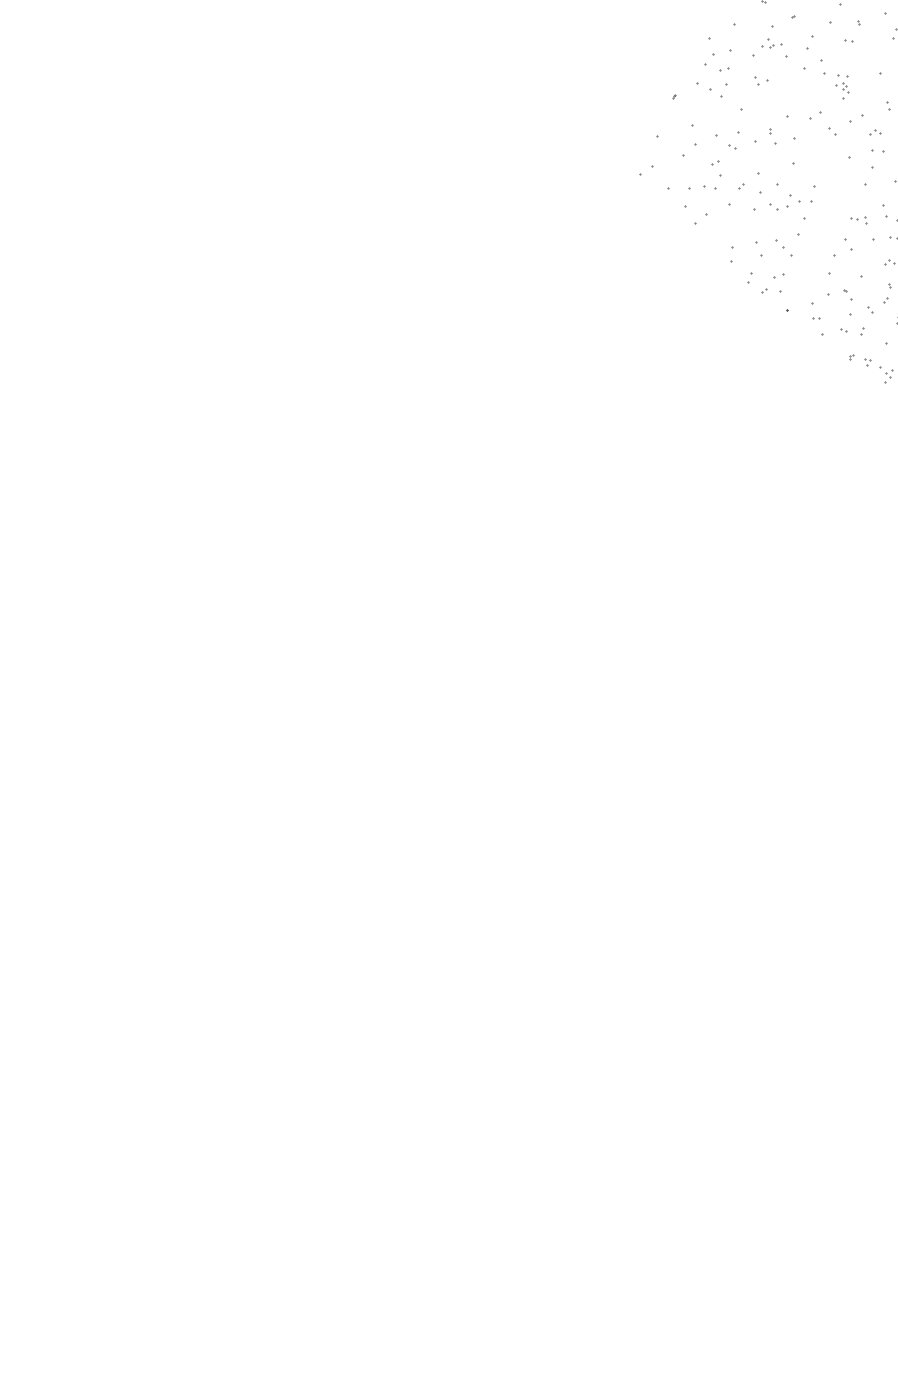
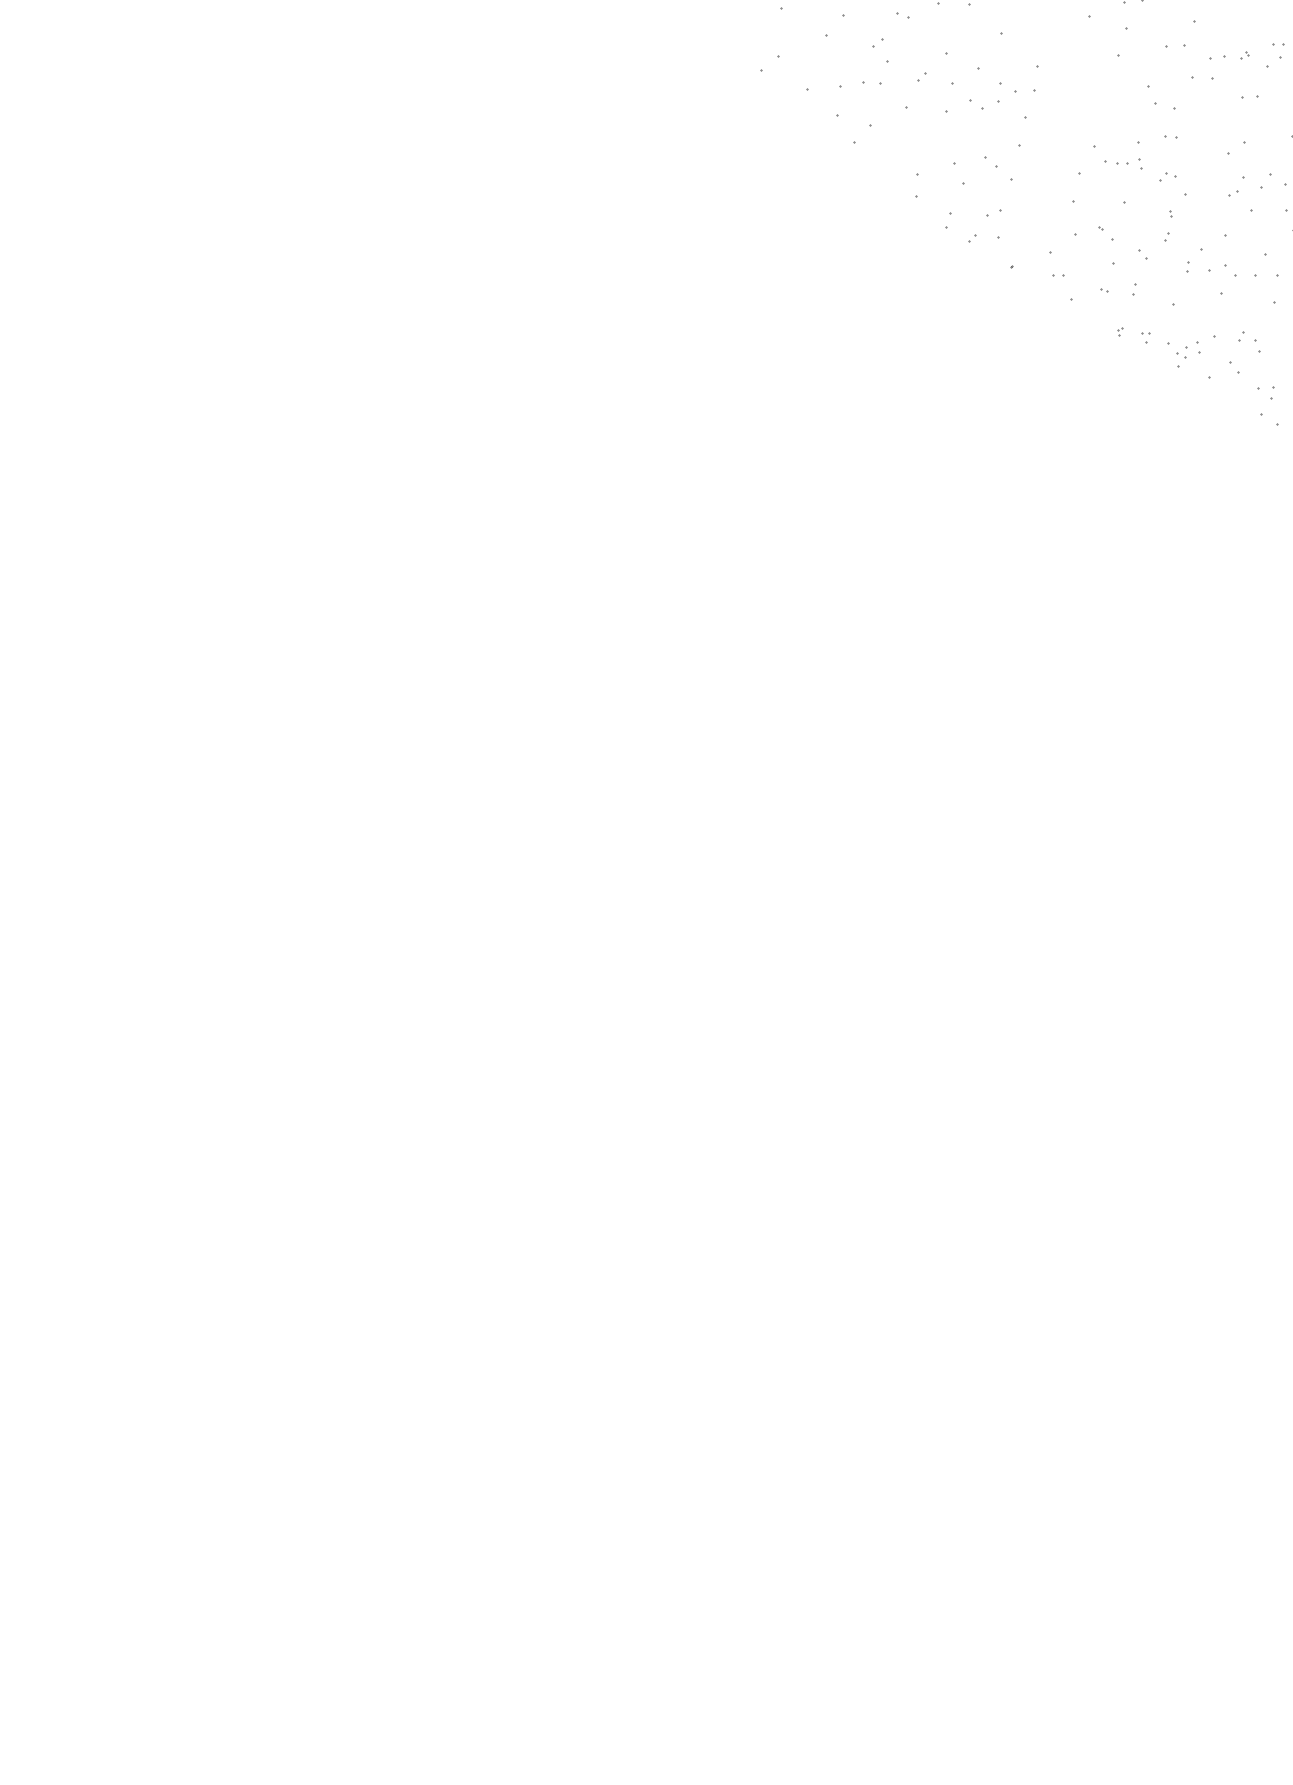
part: (858, 220) -> (1129, 165), moved

